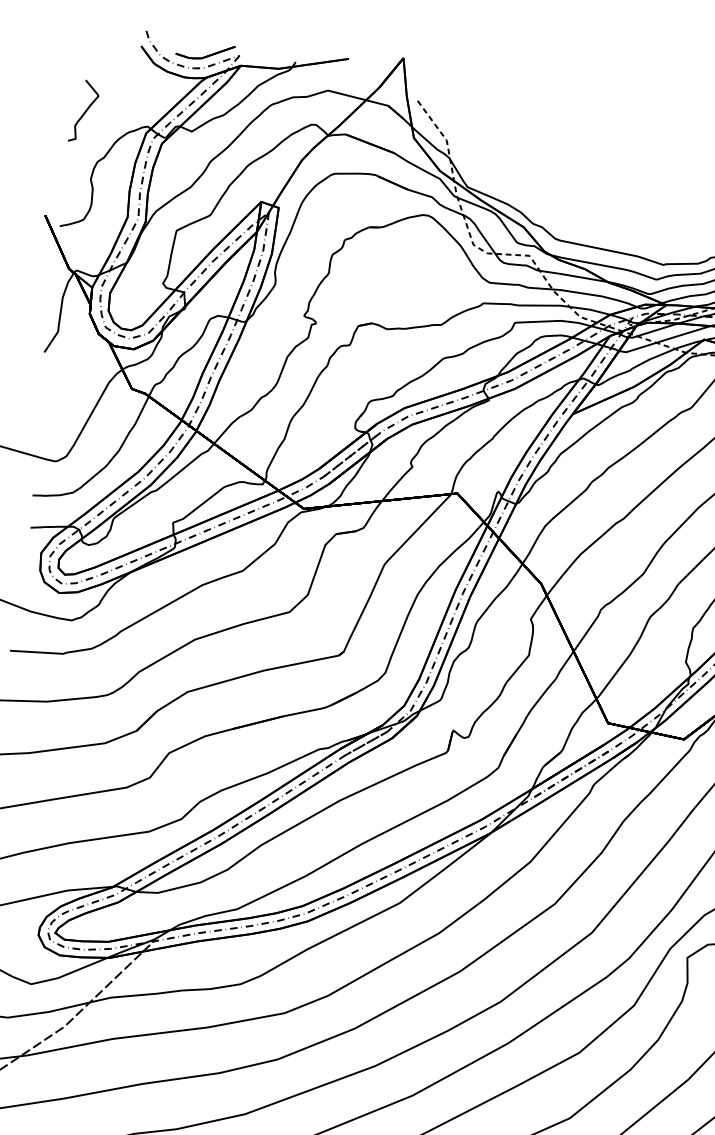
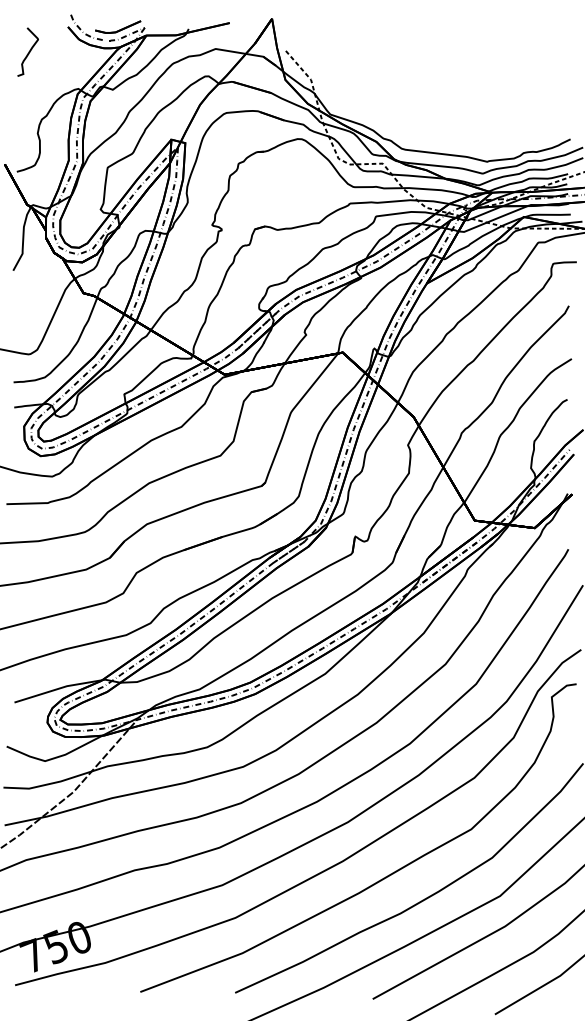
curve: (84, 110) -> (28, 51), moved

